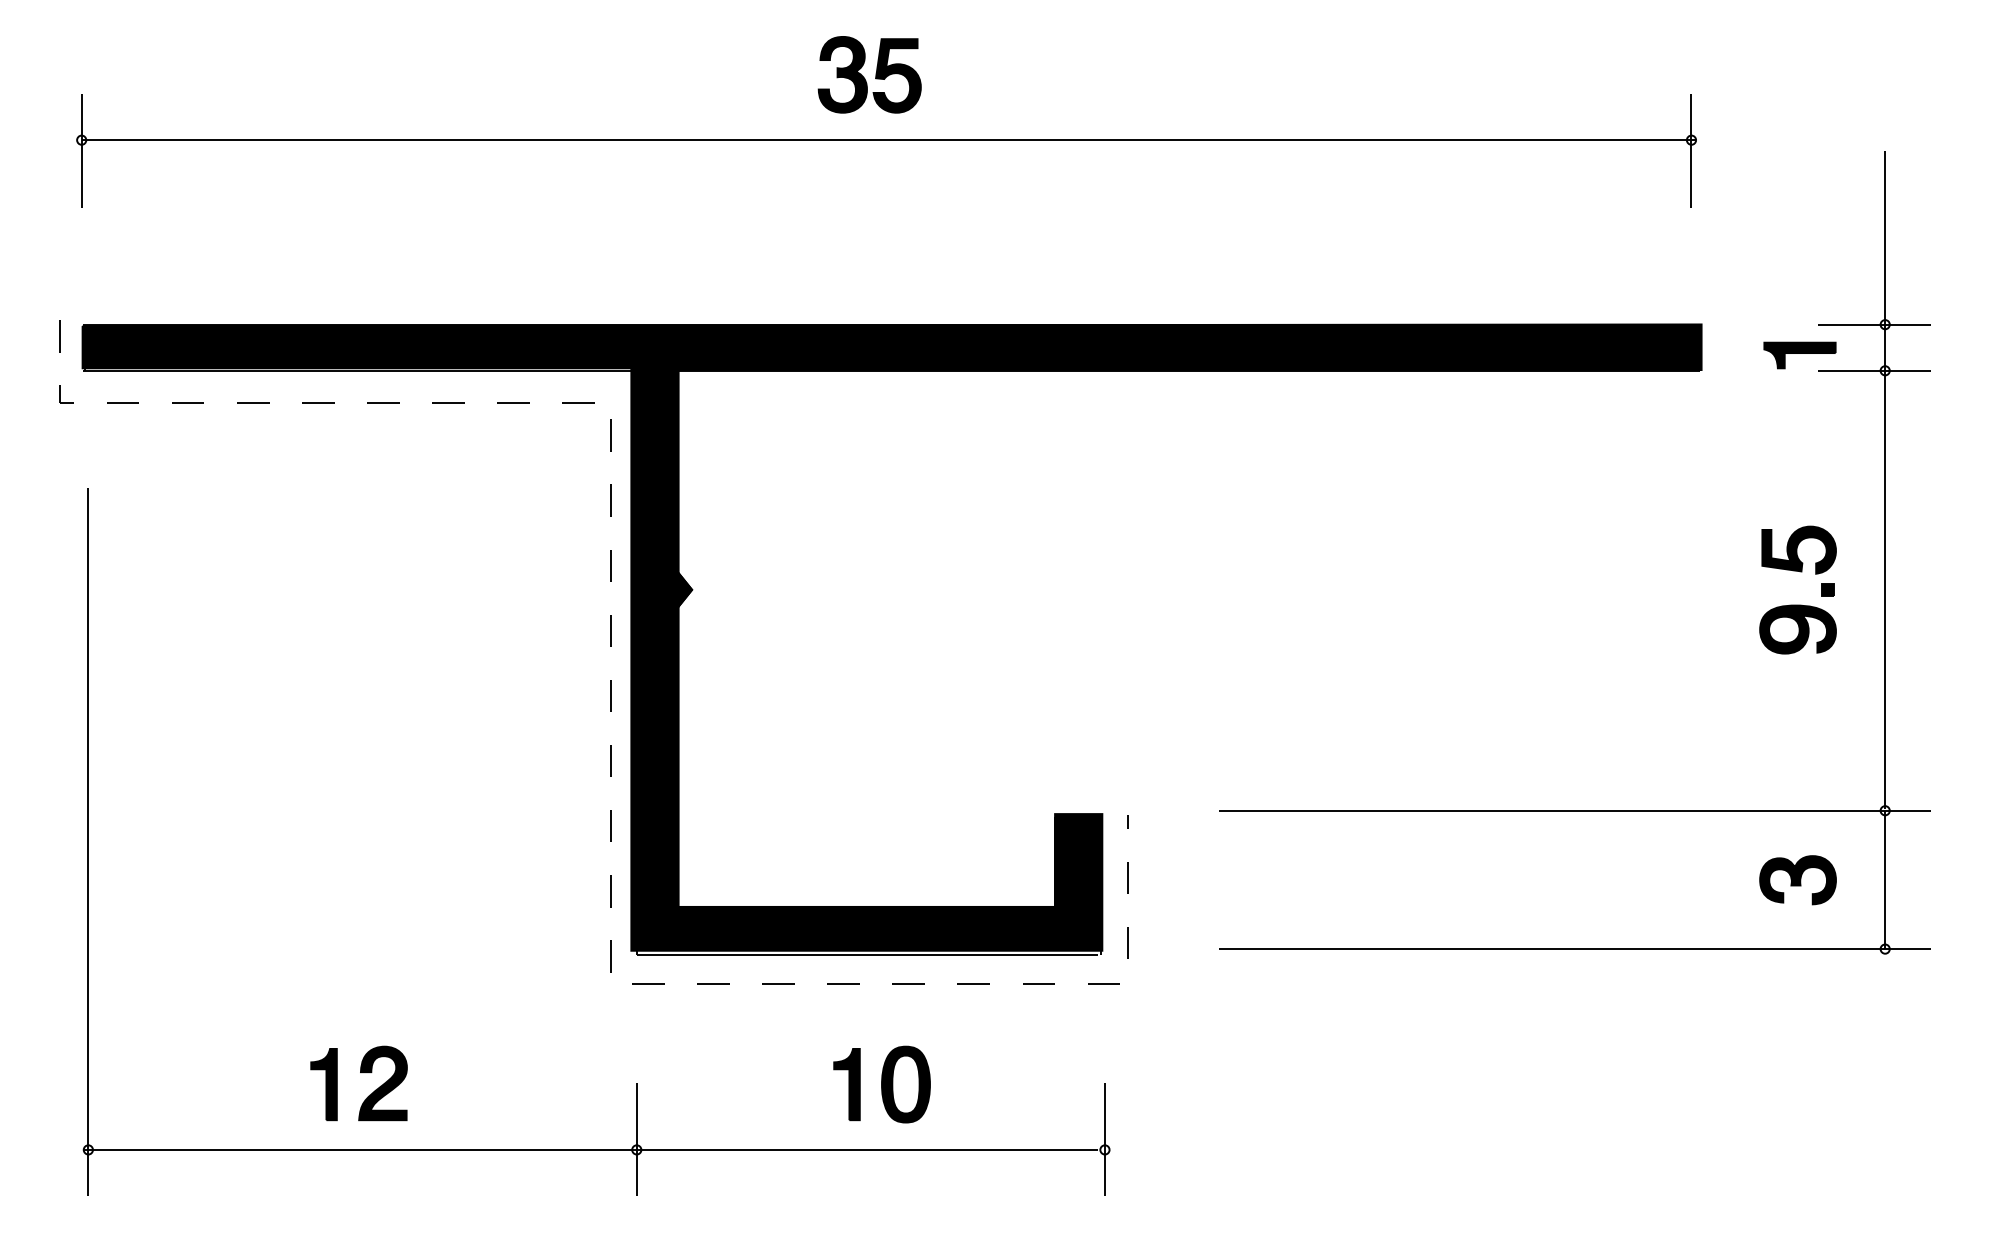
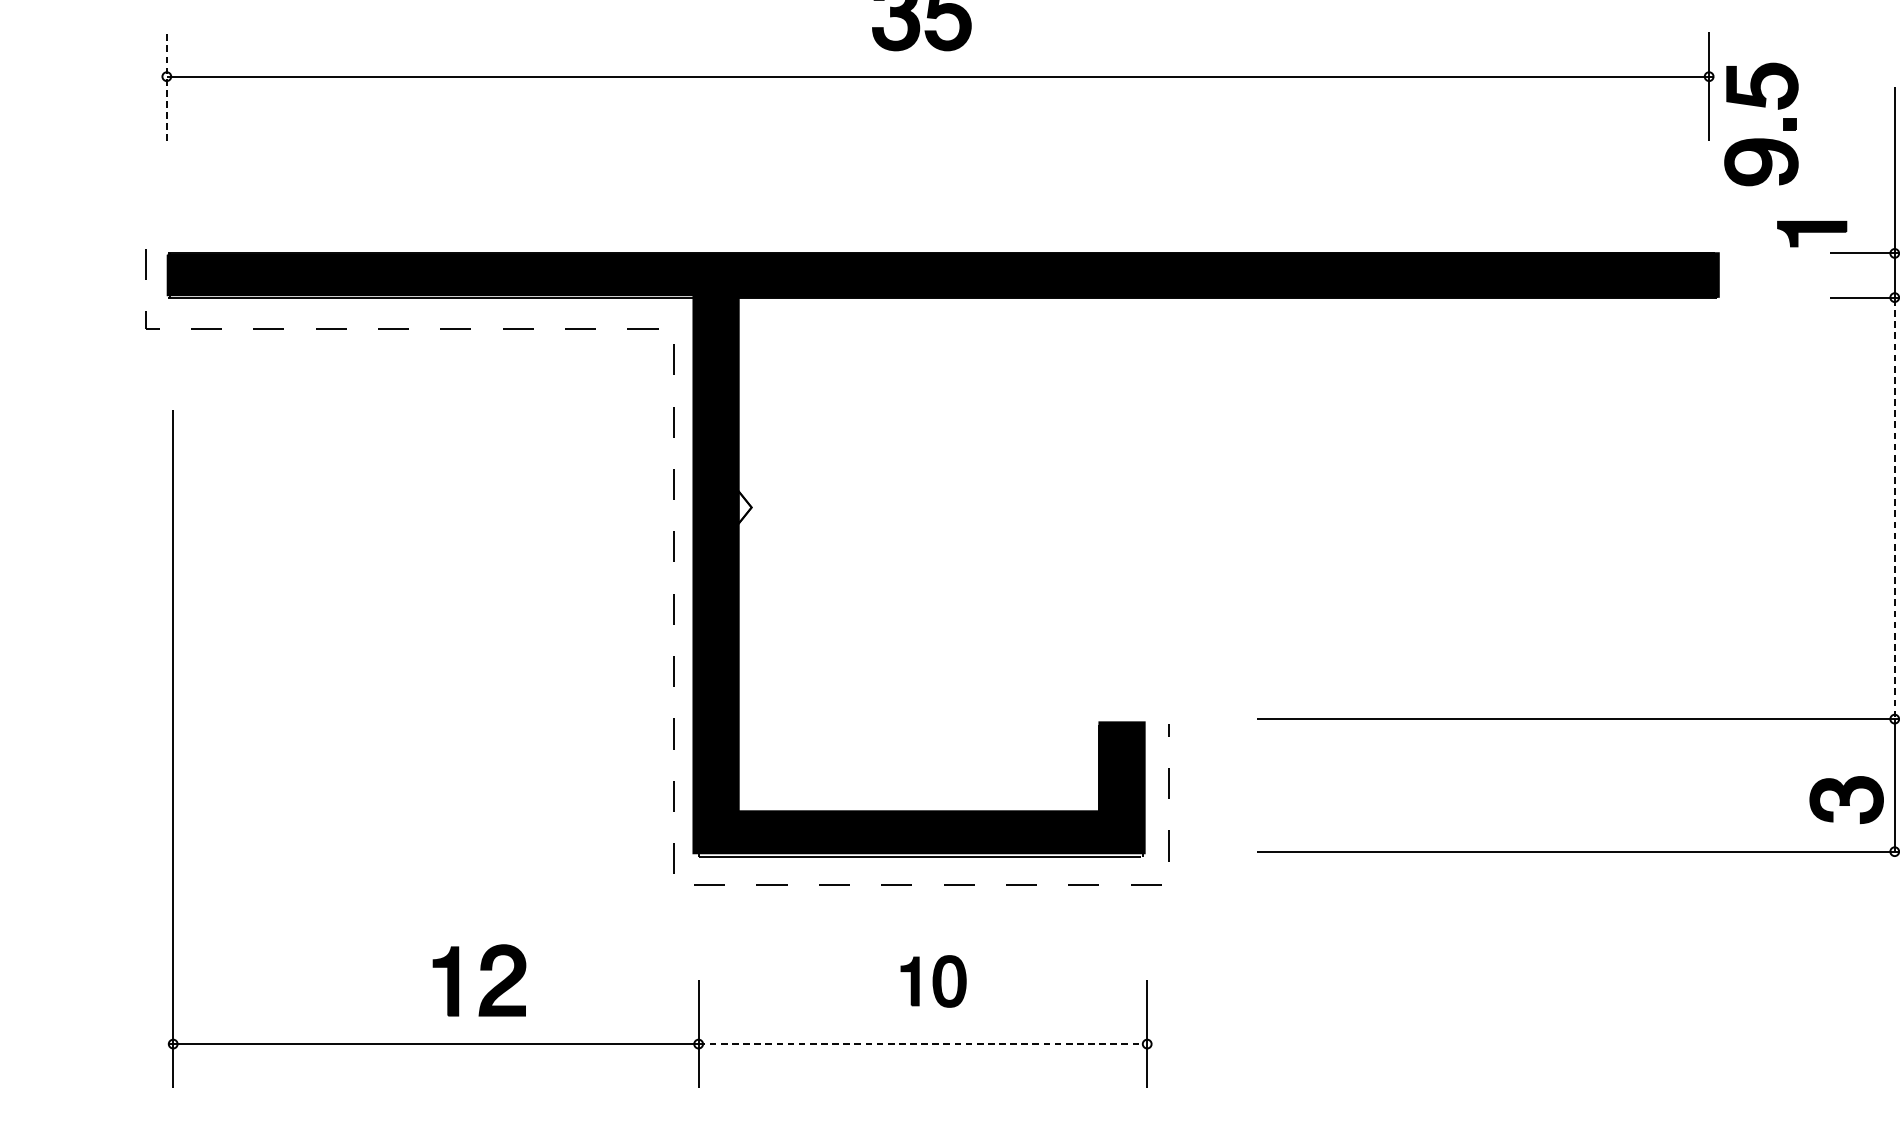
line: (81, 150) -> (166, 86), solid -> dashed
part: (1799, 355) -> (1811, 234), moved
fill: (685, 589) -> (745, 507), removed
line: (1885, 589) -> (1895, 507), solid -> dashed
part: (1797, 604) -> (1760, 138), moved
part: (1797, 880) -> (1846, 800), moved
part: (360, 1073) -> (480, 970), moved
part: (881, 1084) -> (933, 981), size x0.7
line: (867, 1149) -> (919, 1043), solid -> dashed

